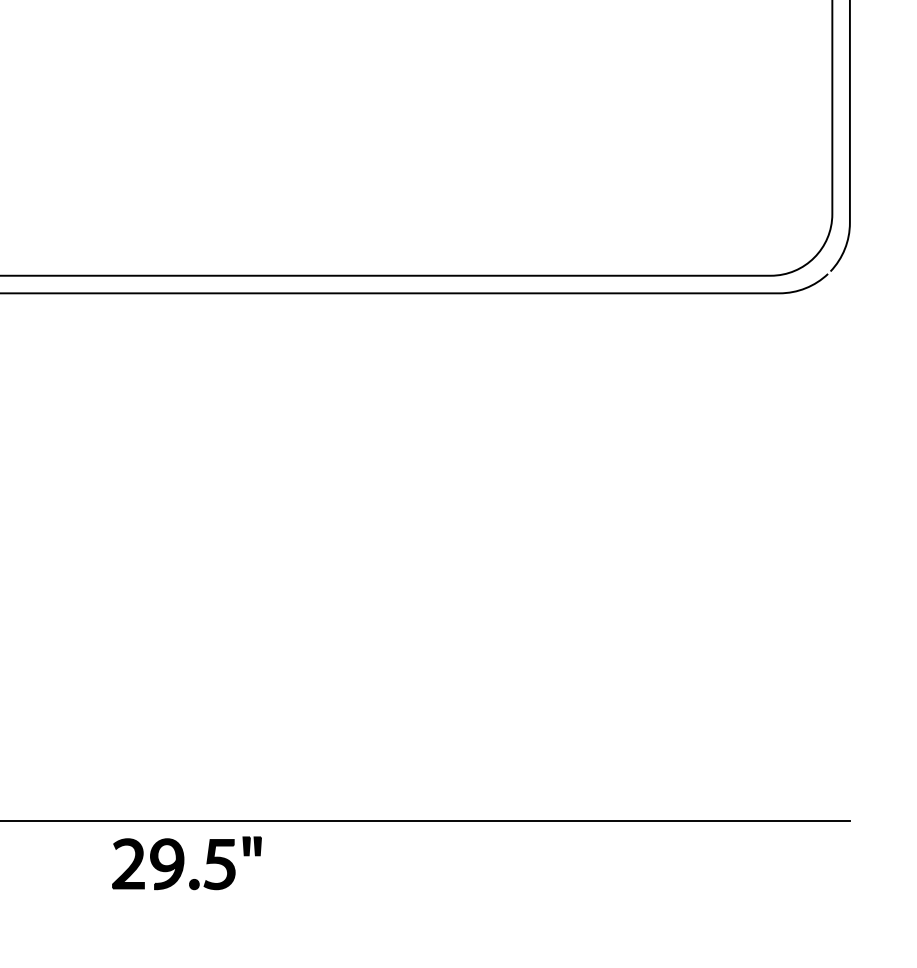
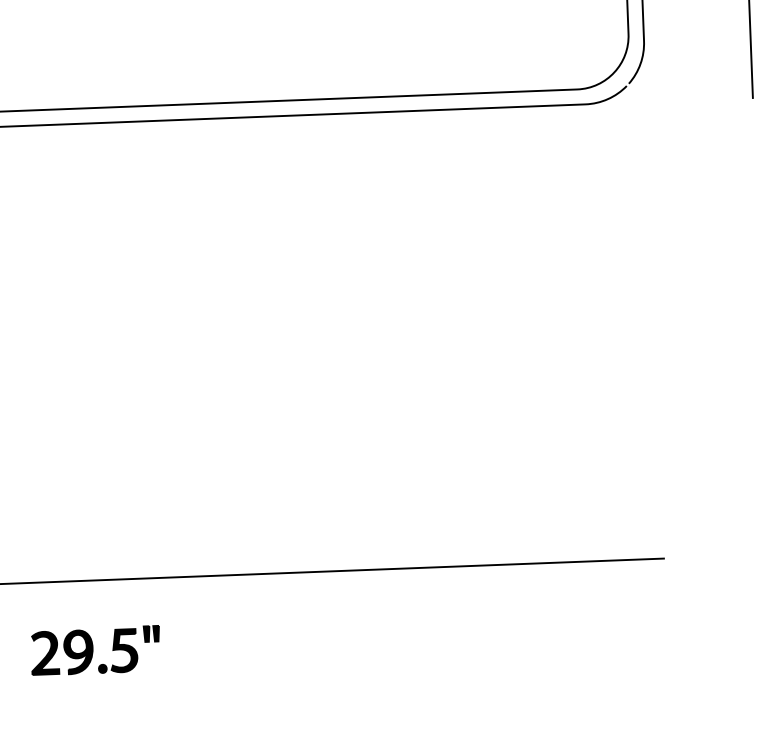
part: (186, 863) -> (95, 650), moved

